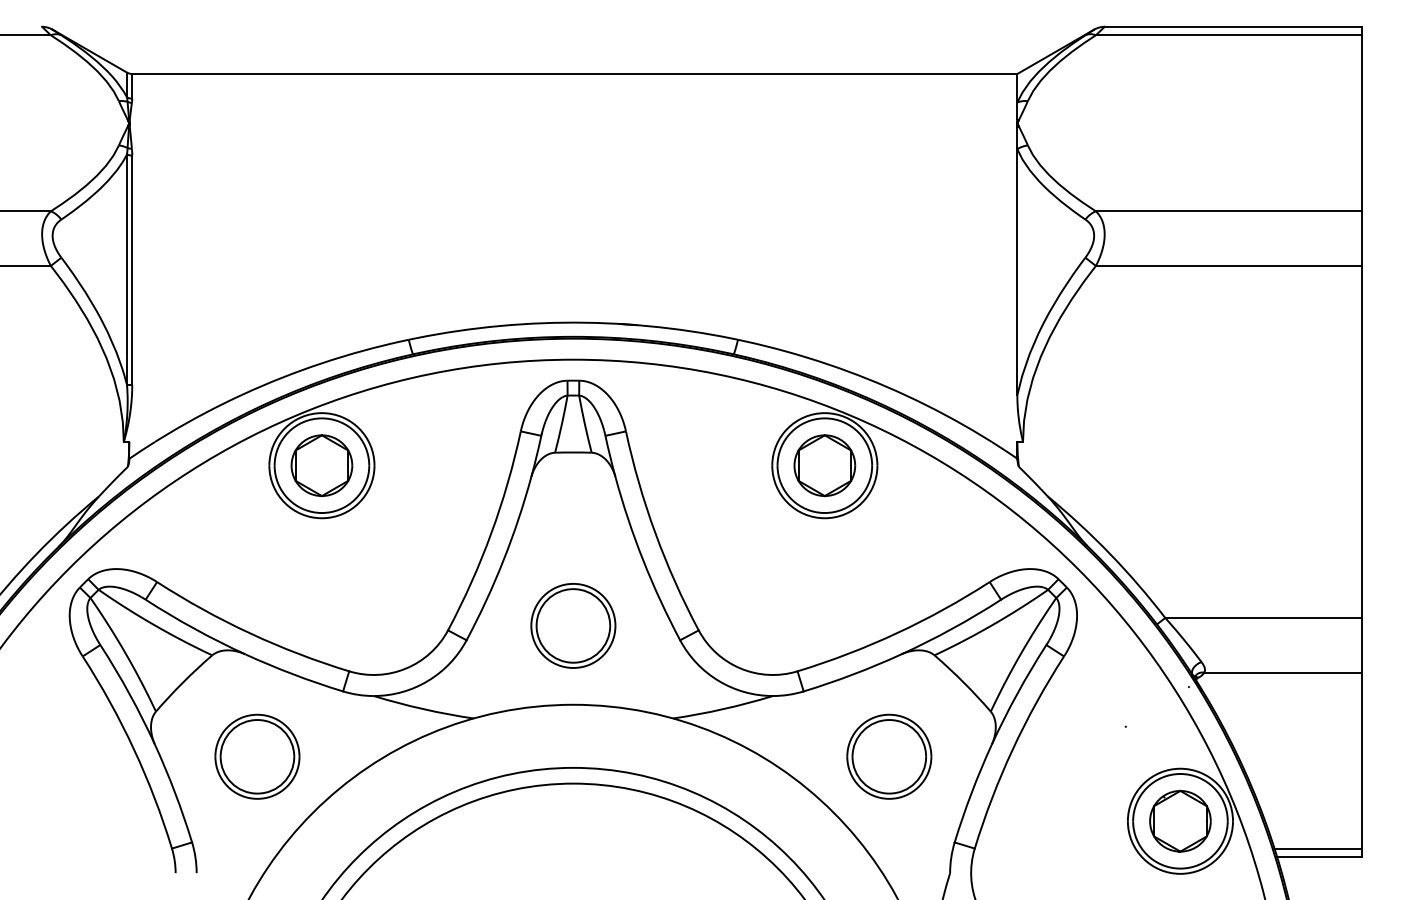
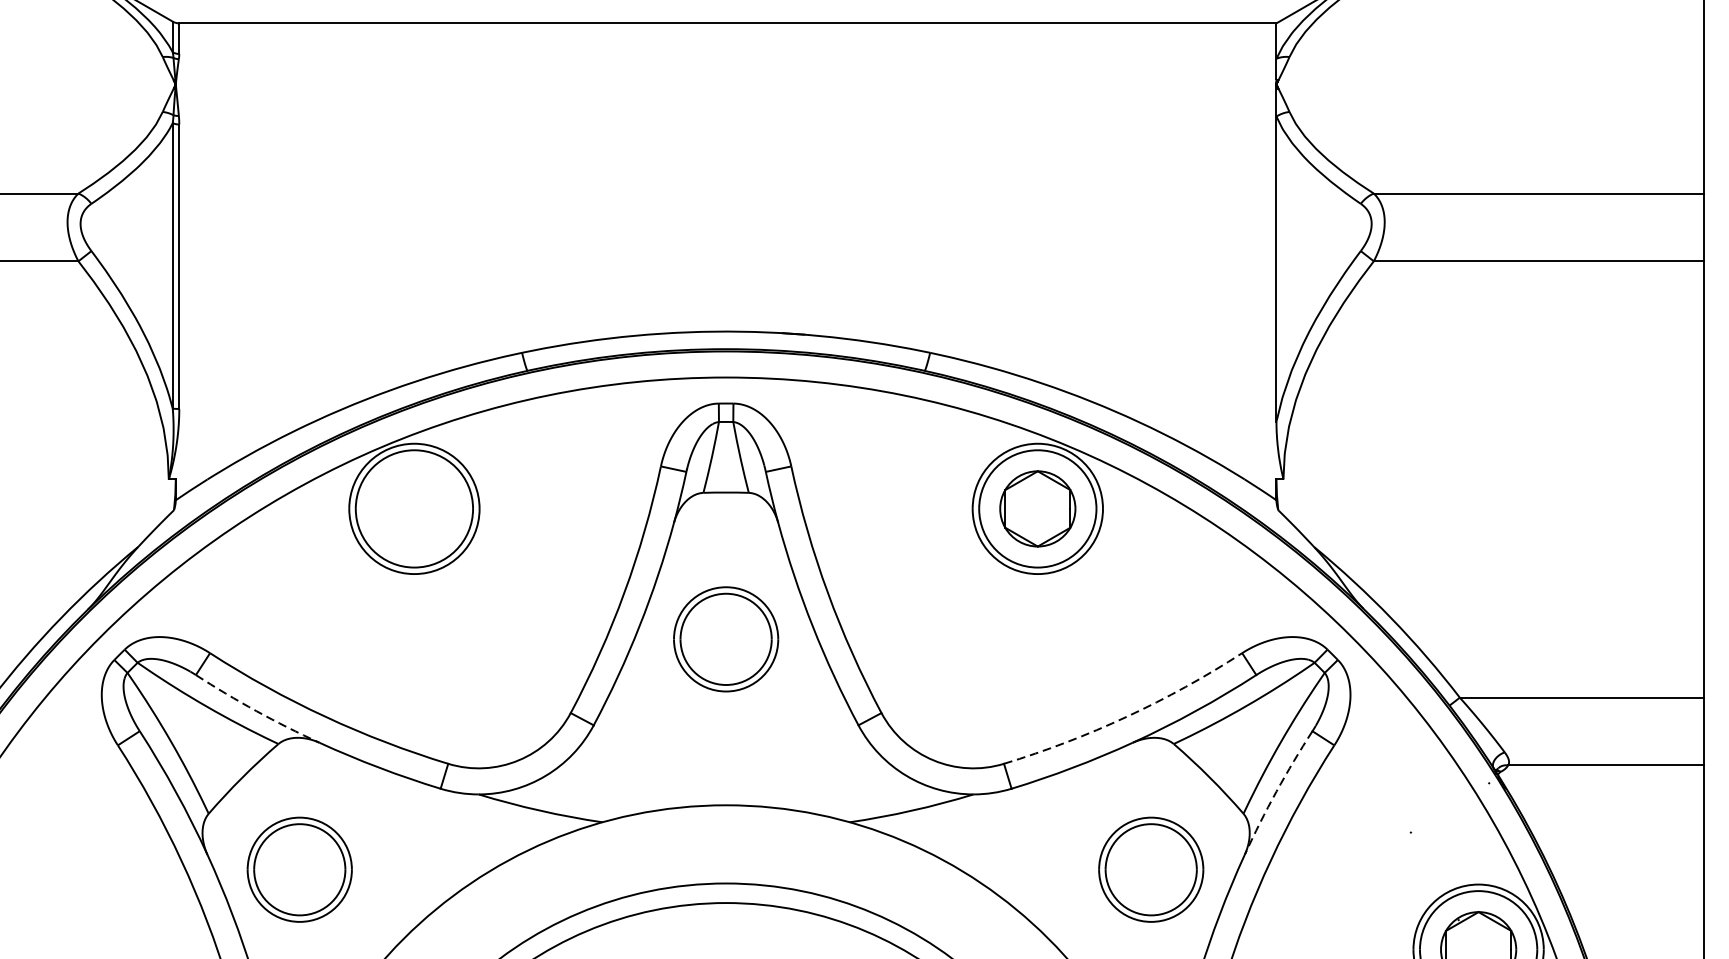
part: (321, 465) -> (413, 508), removed
part: (573, 625) -> (726, 638), moved
arc: (194, 628) -> (256, 710), solid -> dashed
arc: (896, 633) -> (1126, 716), solid -> dashed
arc: (1017, 693) -> (1276, 791), solid -> dashed
part: (257, 756) -> (299, 869), moved
part: (889, 756) -> (1151, 869), moved

